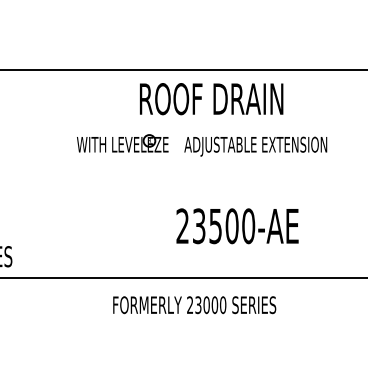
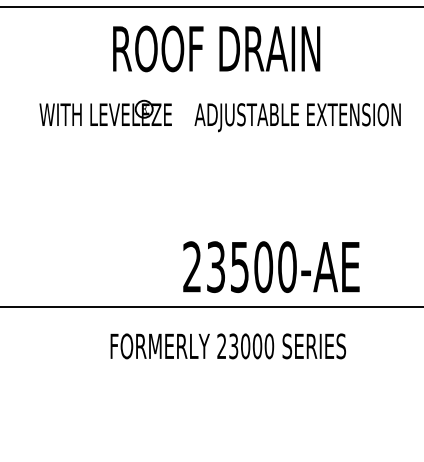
text: (211, 99) -> (216, 49), moved
text: (237, 226) -> (271, 267), moved
text: (194, 305) -> (228, 346), moved

